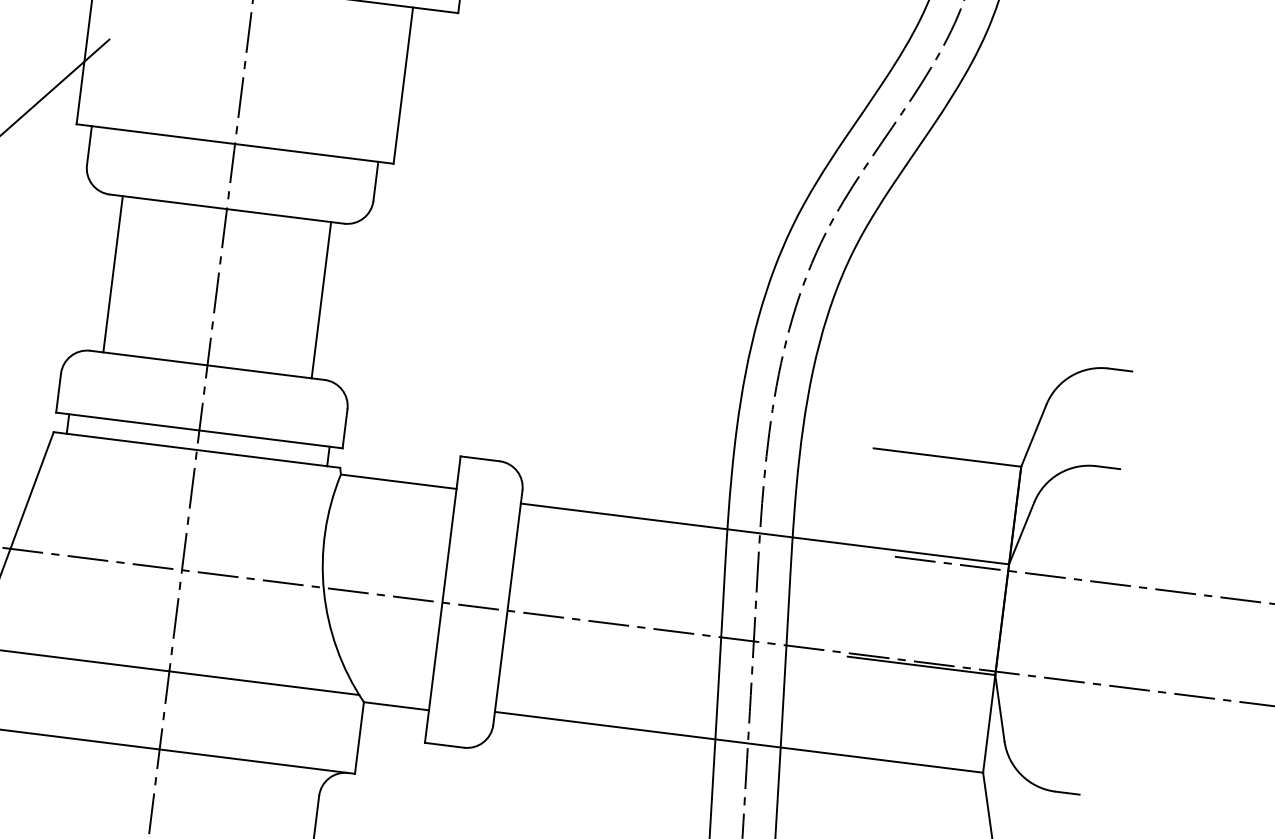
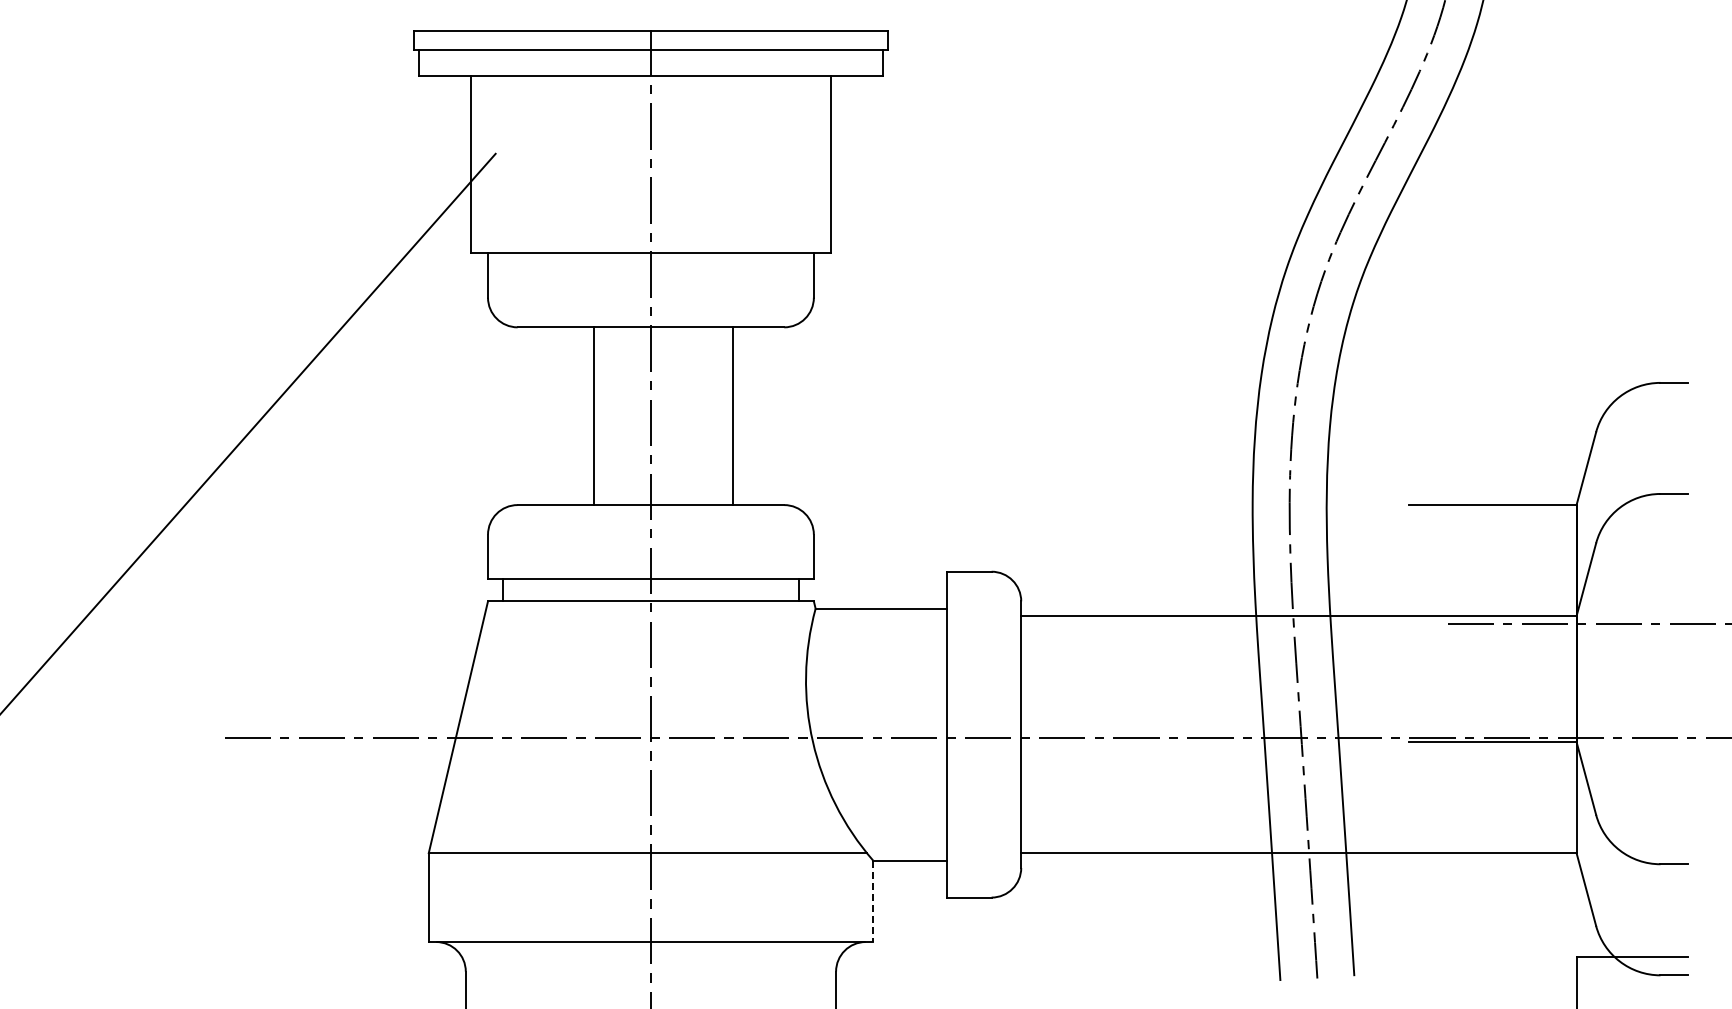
line: (113, 274) -> (594, 416), moved
line: (321, 300) -> (733, 416), moved
line: (359, 738) -> (873, 901), solid -> dashed

